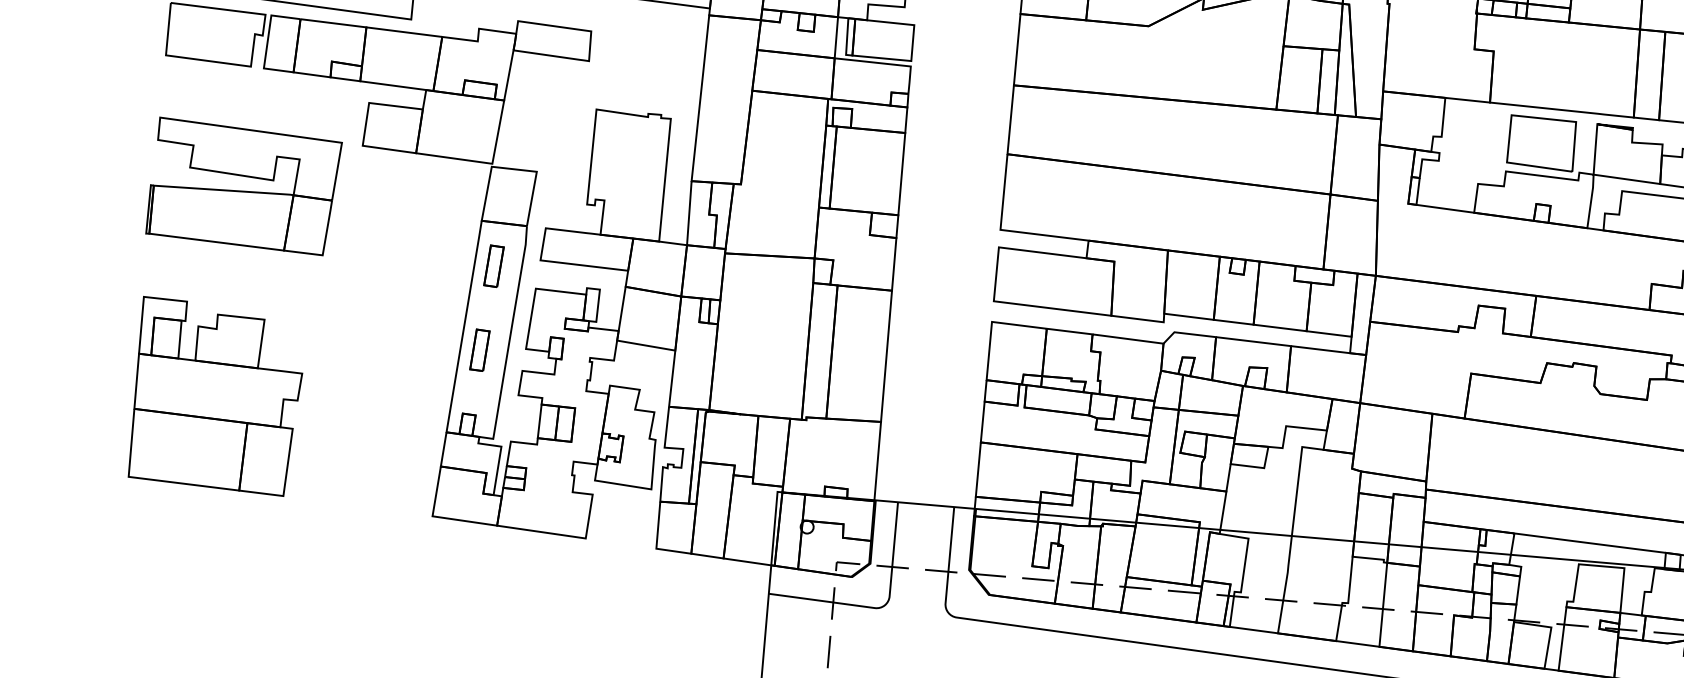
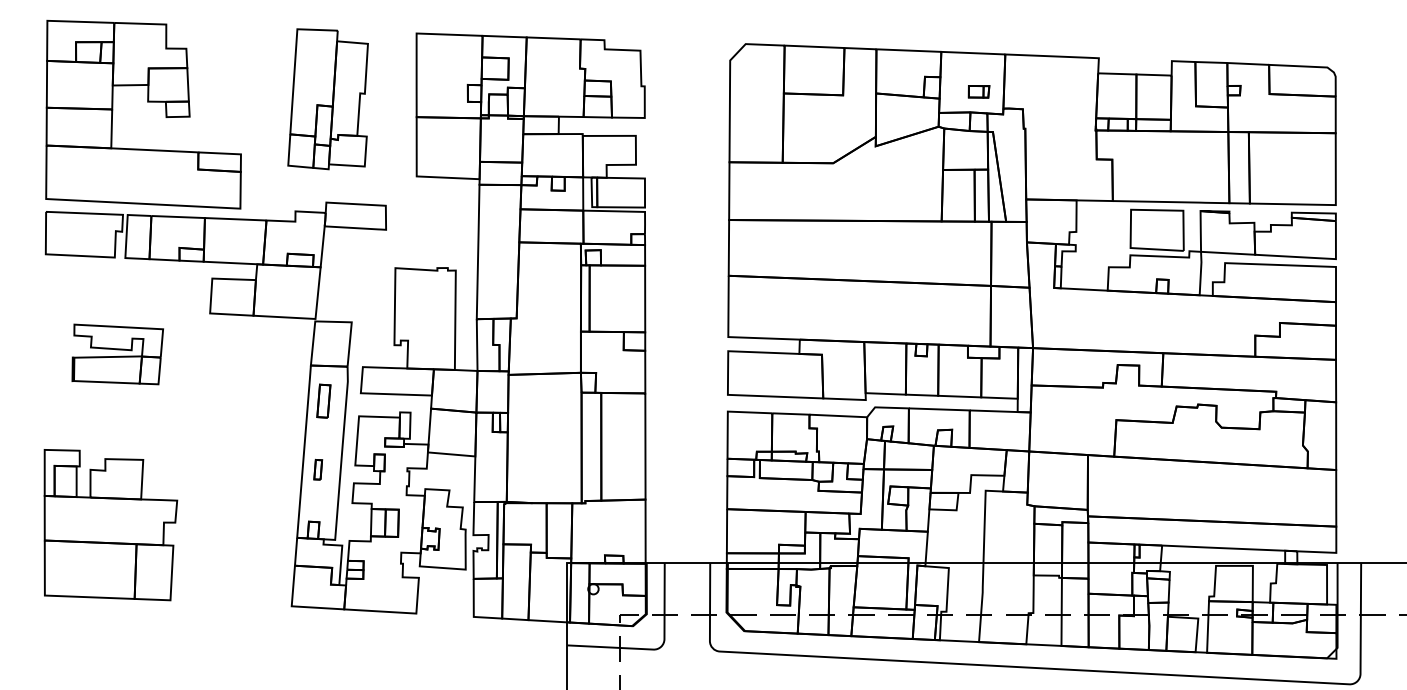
part: (243, 186) -> (117, 354), size x0.6
part: (478, 350) -> (317, 469), size x0.6

